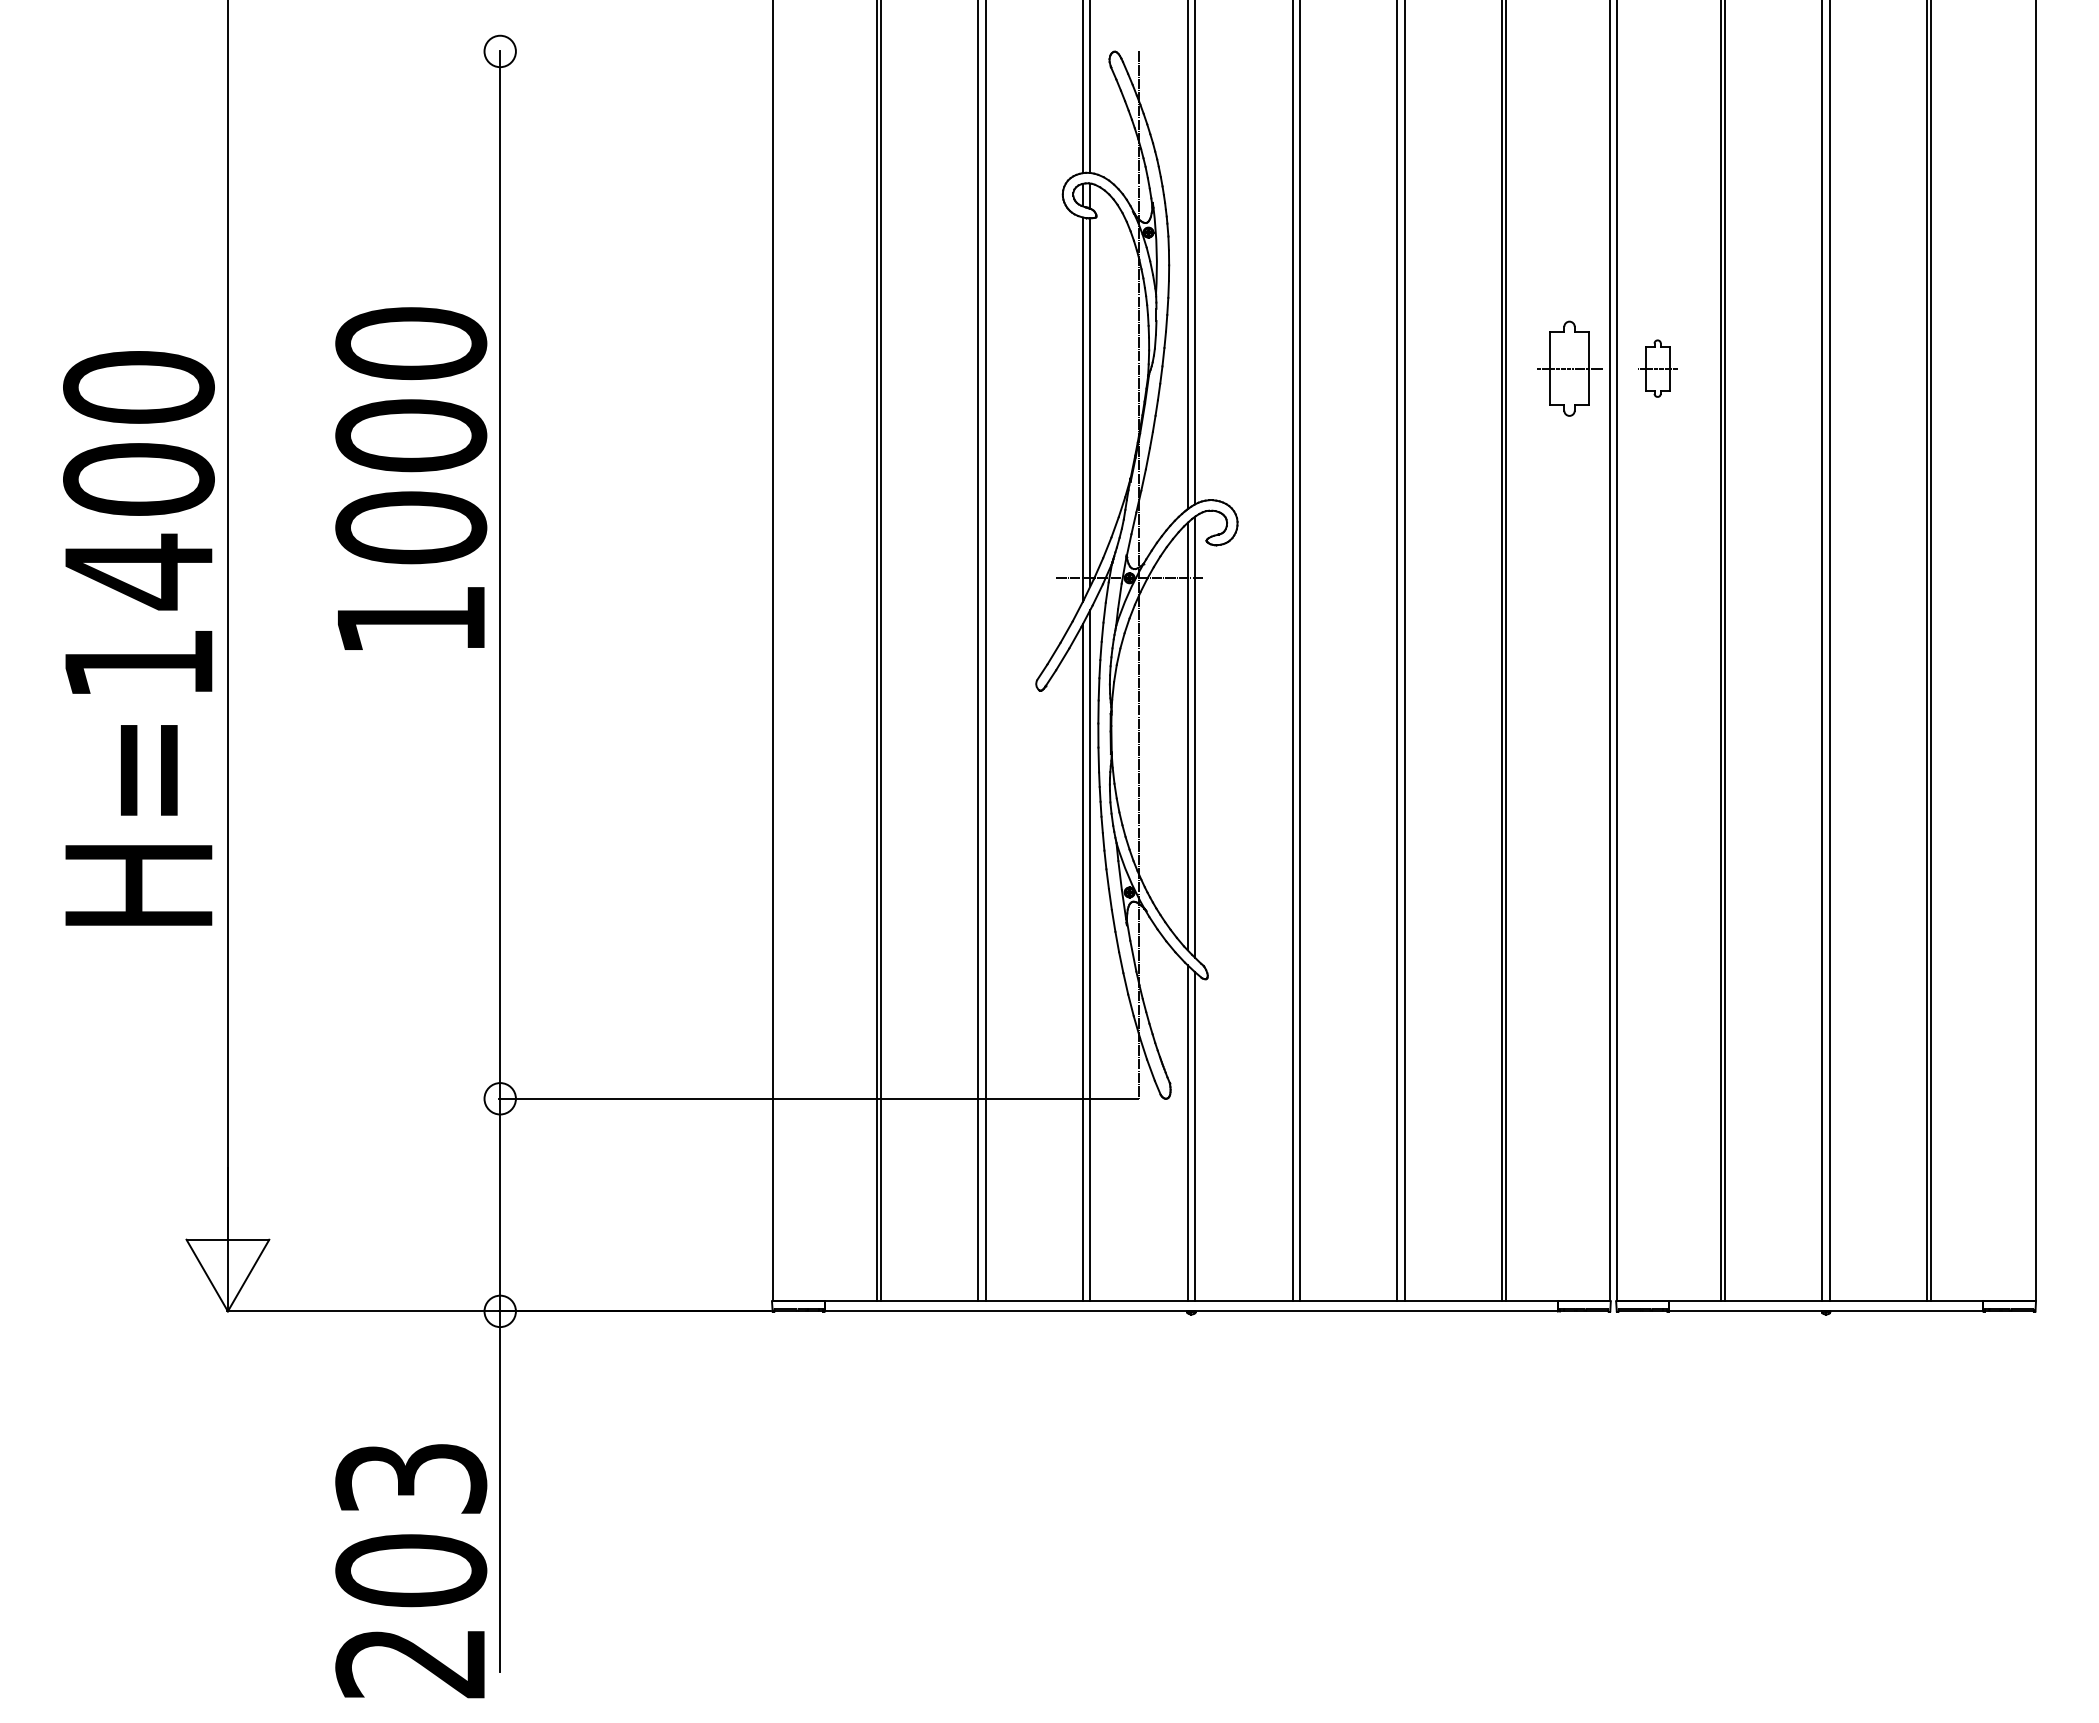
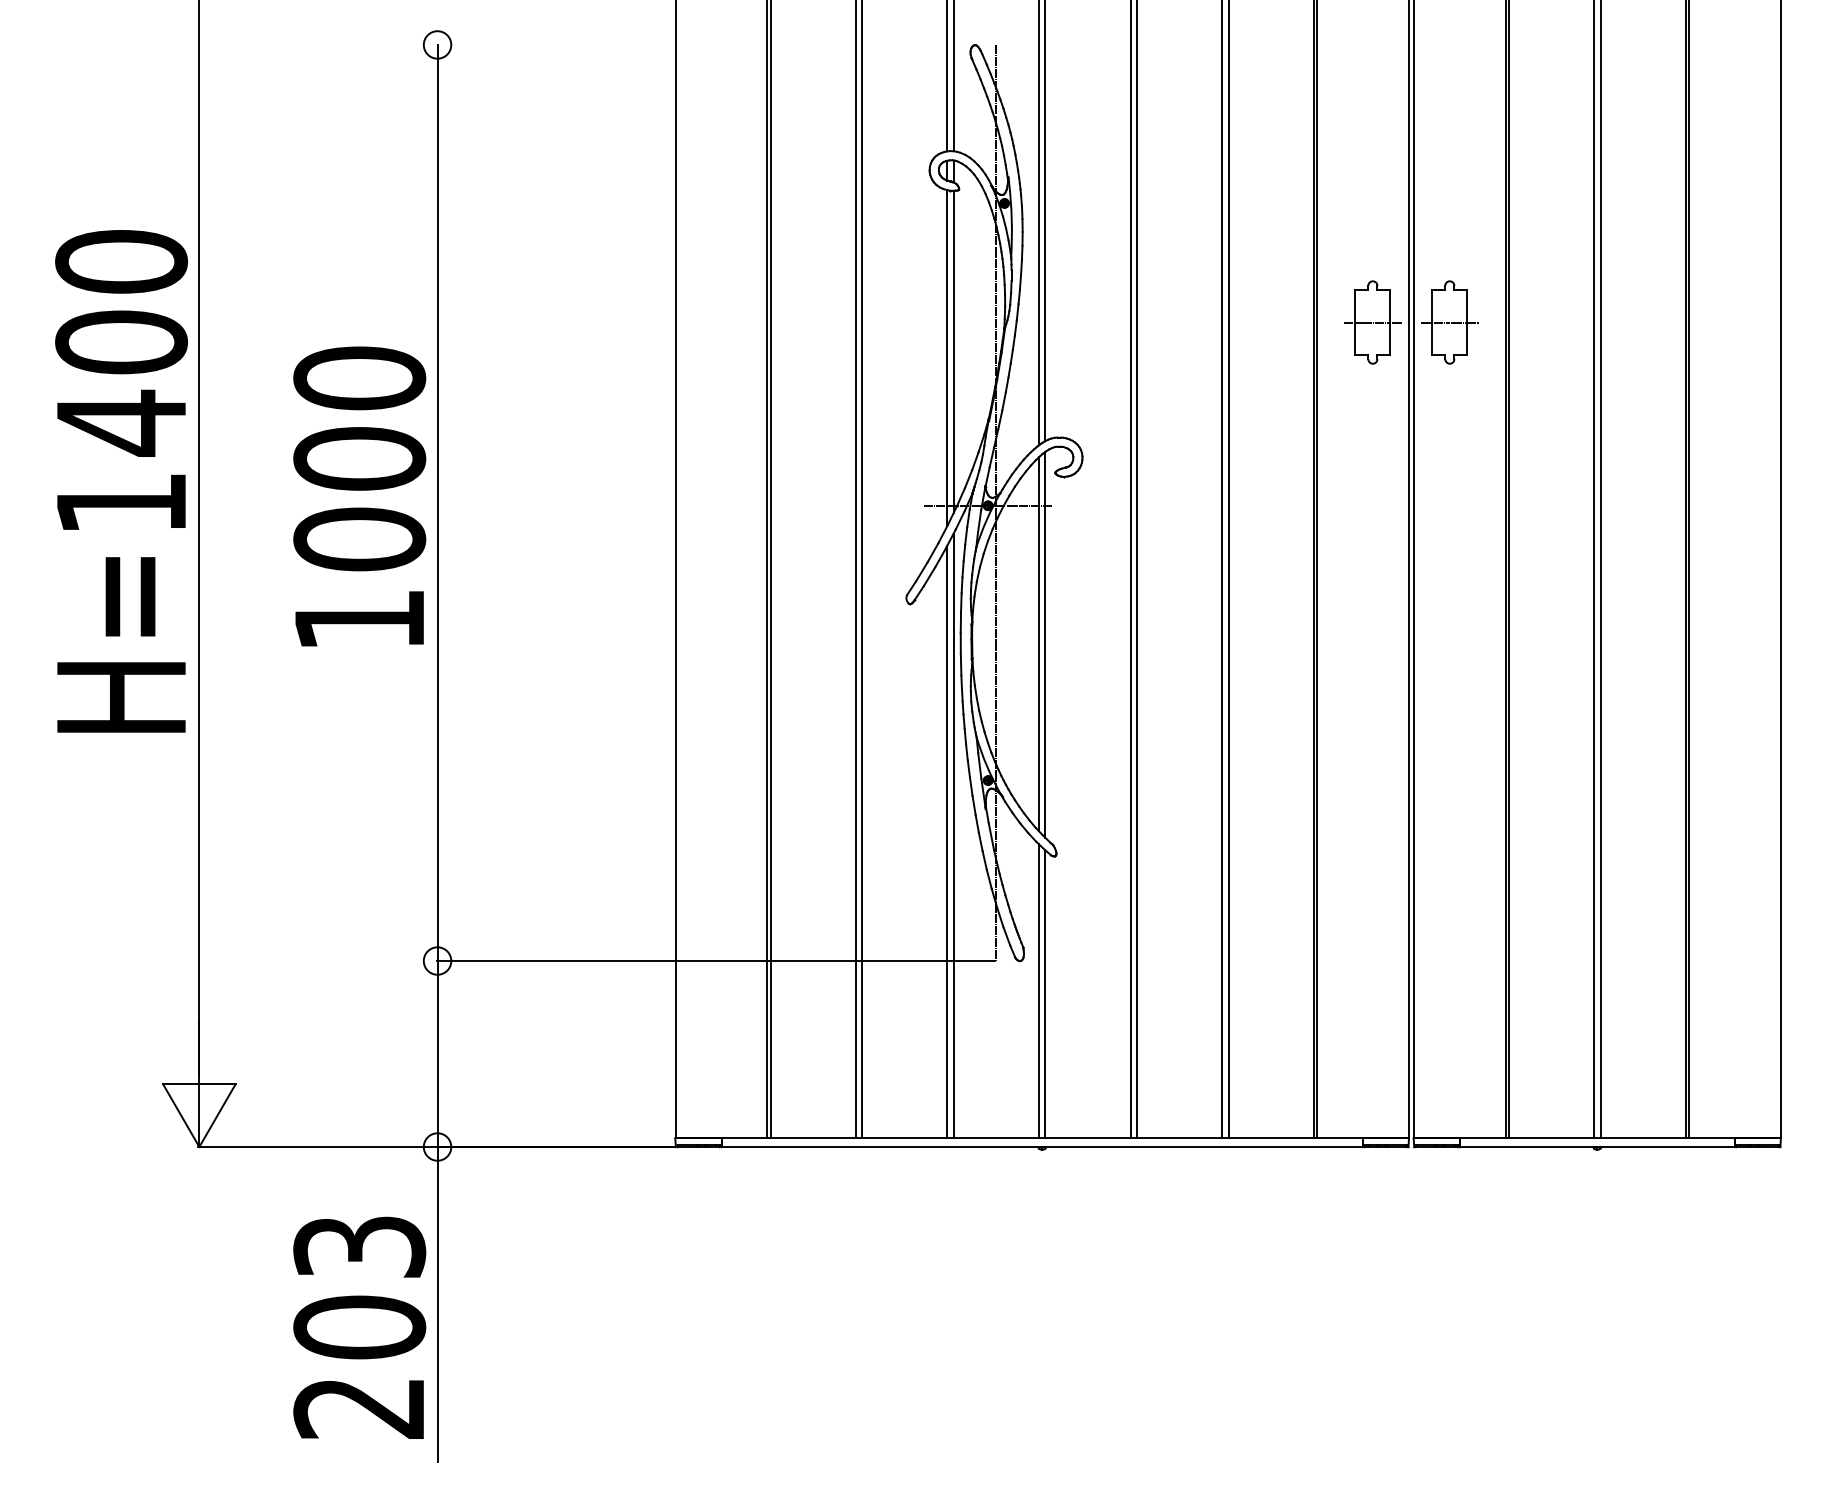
part: (1657, 368) -> (1449, 322), size x1.67
text: (411, 478) -> (359, 496), moved
text: (138, 638) -> (121, 481), moved
text: (411, 1571) -> (359, 1328), moved

